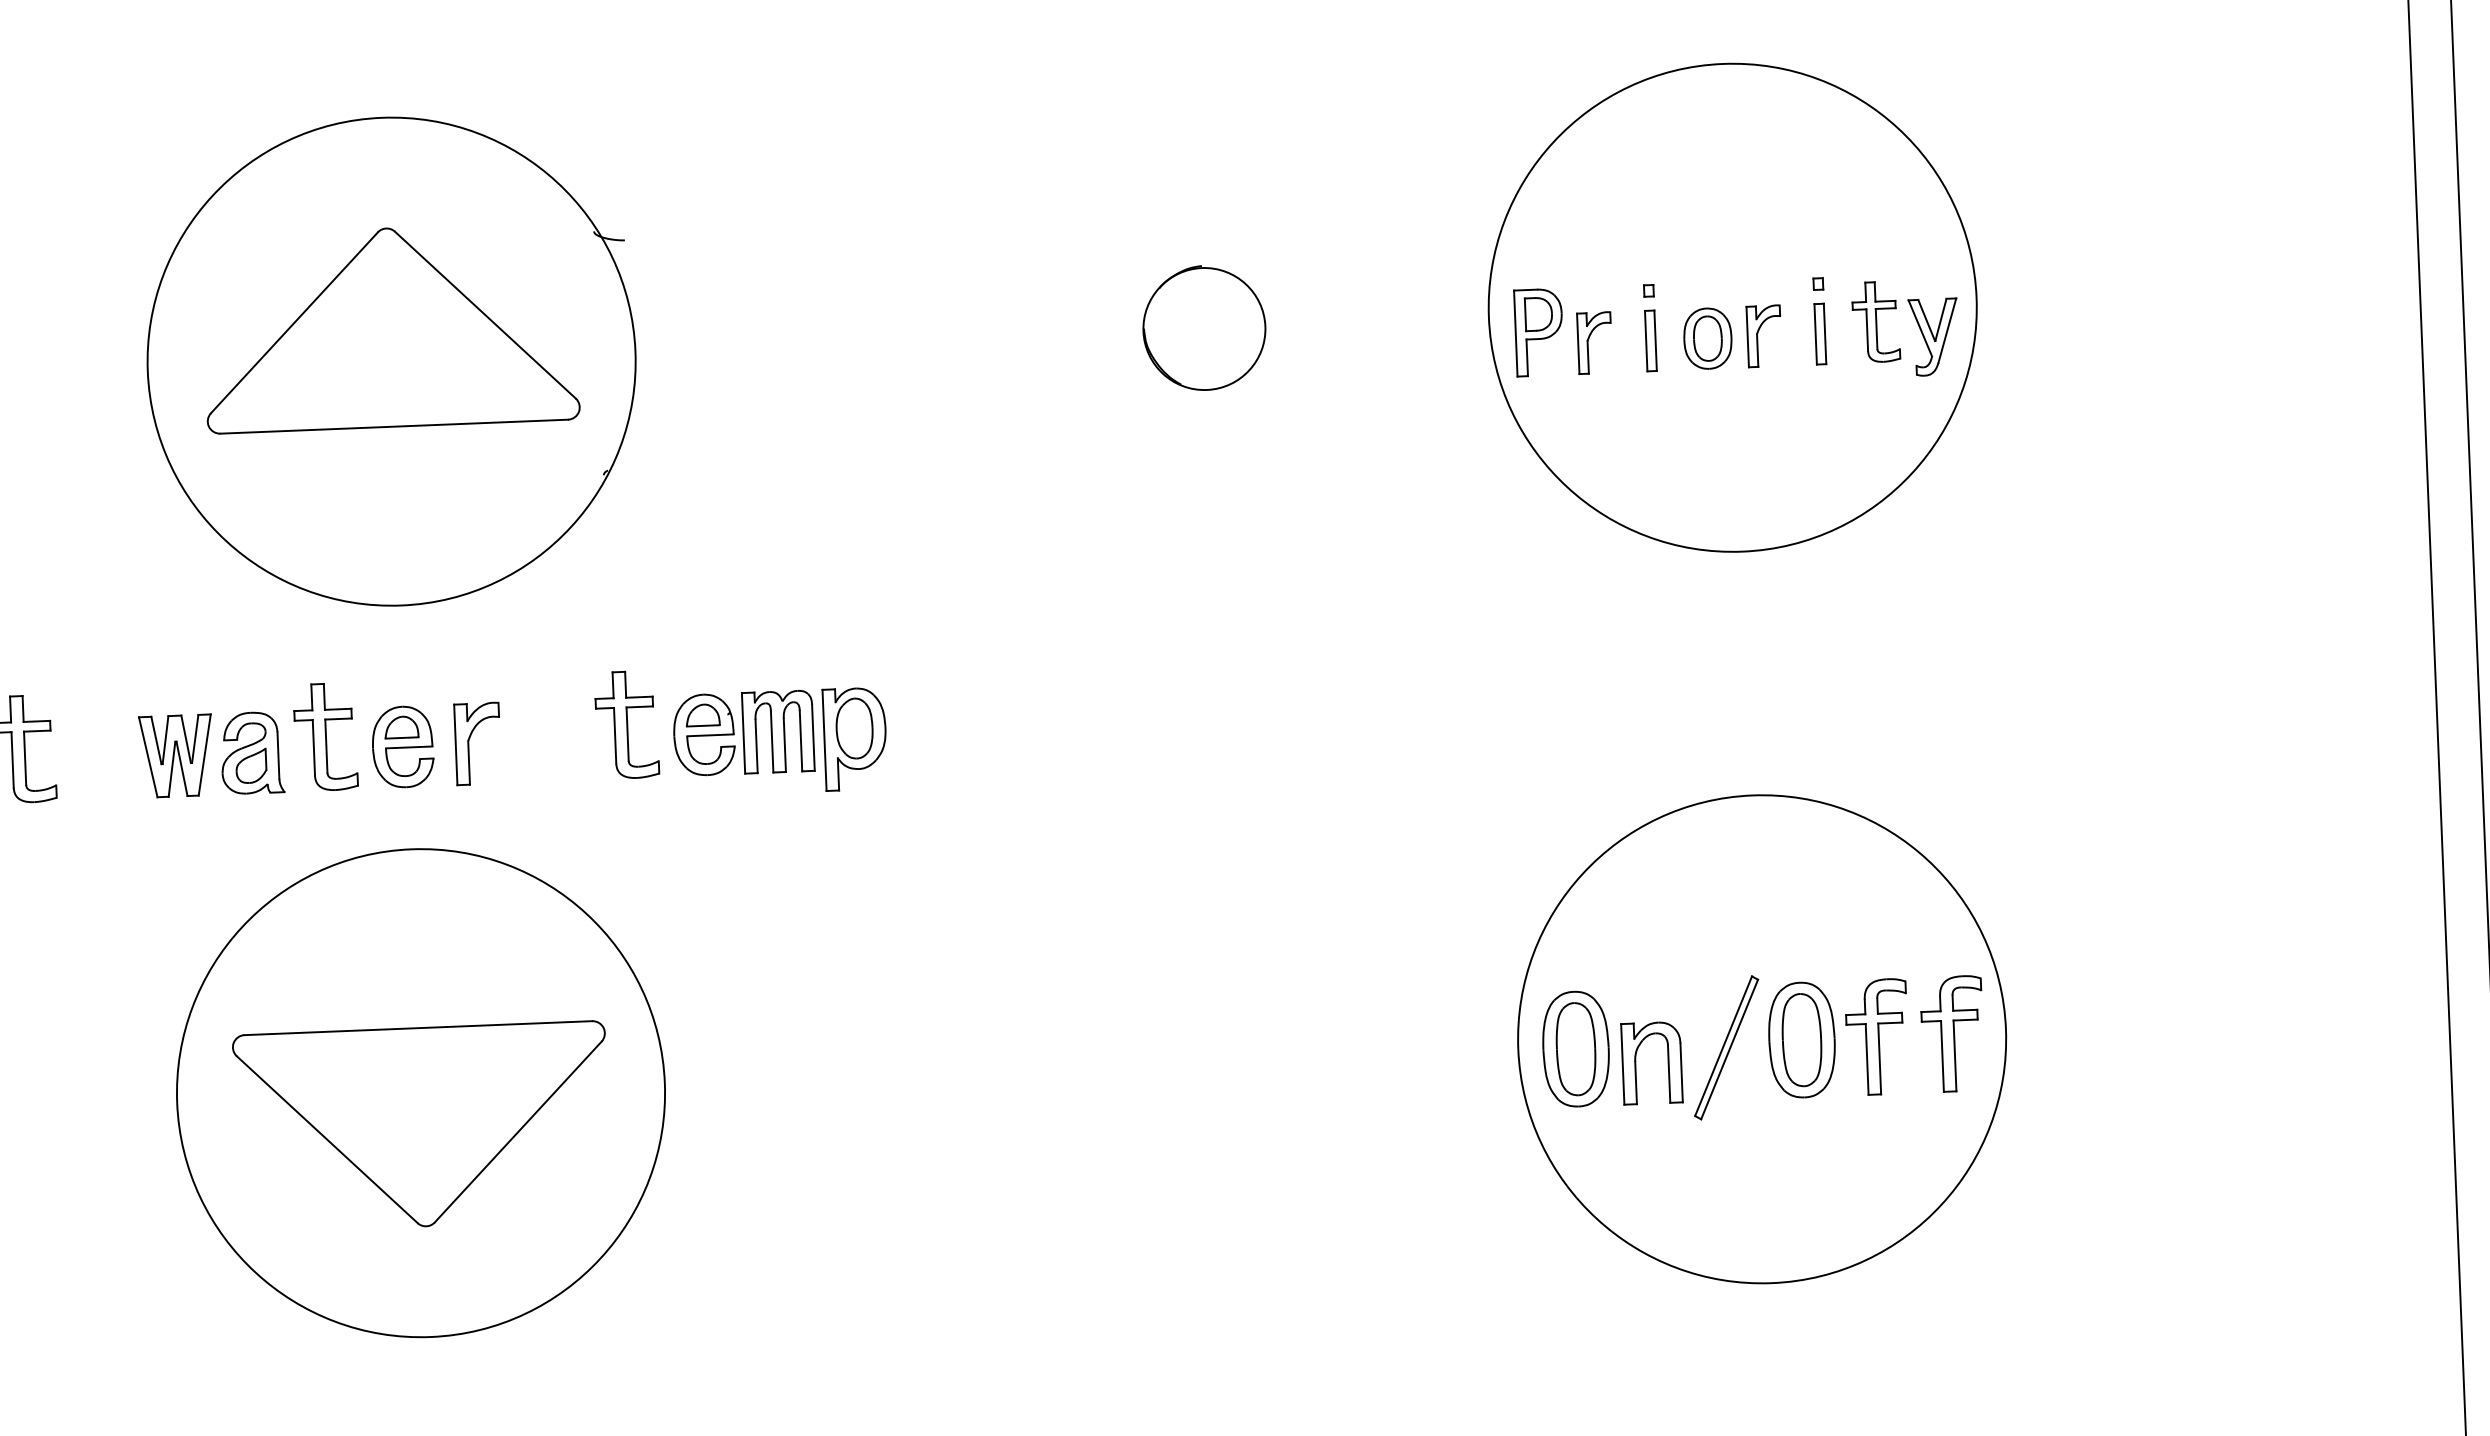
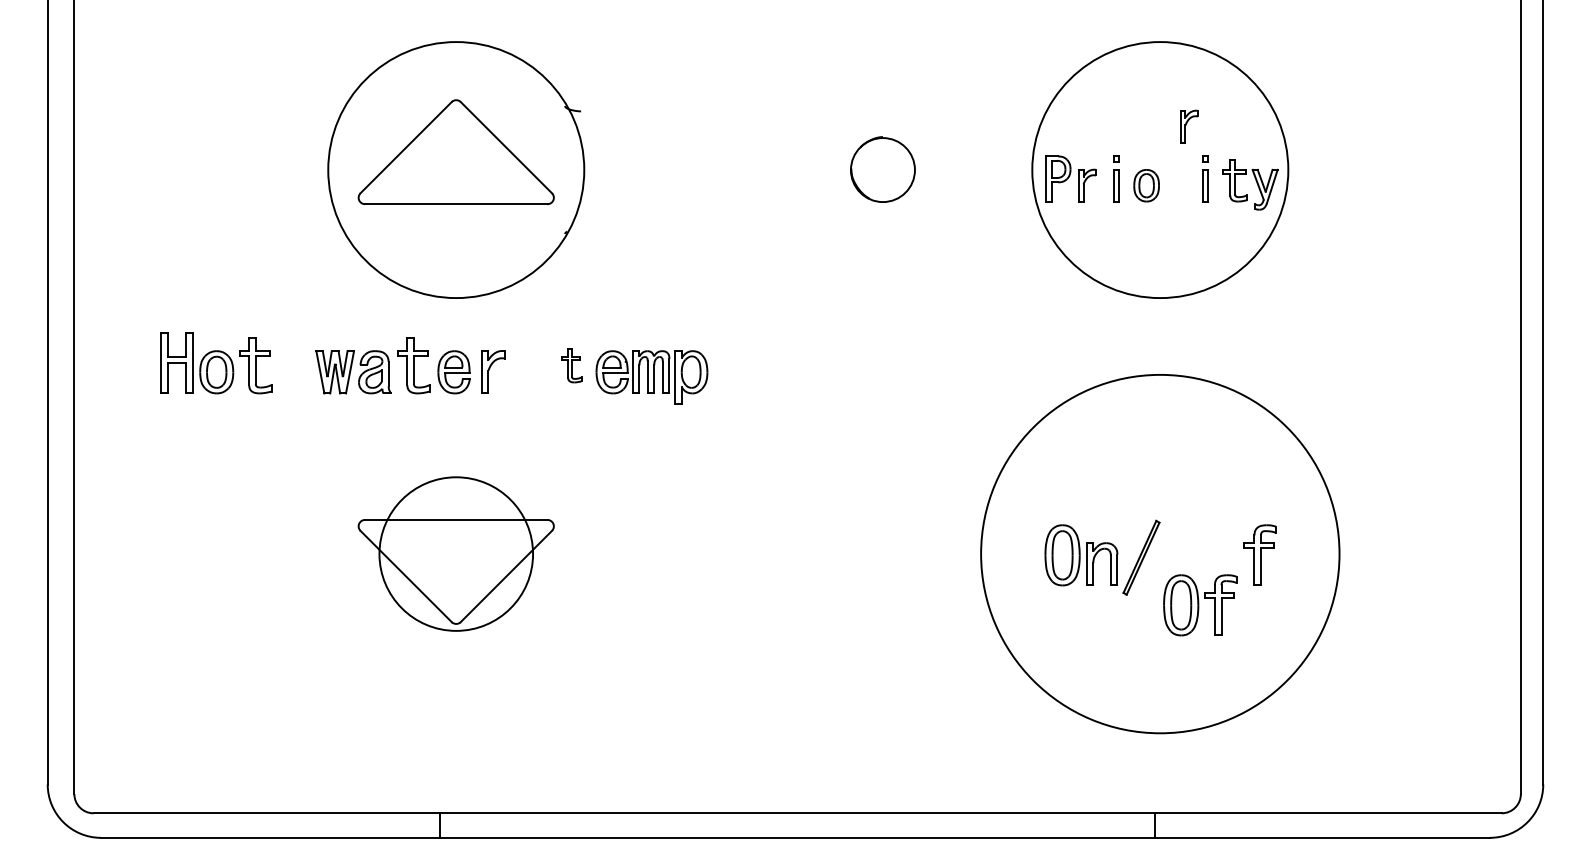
part: (1764, 335) -> (1189, 126), moved
part: (626, 725) -> (571, 365), size x0.6
part: (1838, 1038) -> (1200, 605), moved
circle: (1762, 1040) -> (1160, 554), size x1.4
circle: (421, 1093) -> (456, 554), size x0.6

